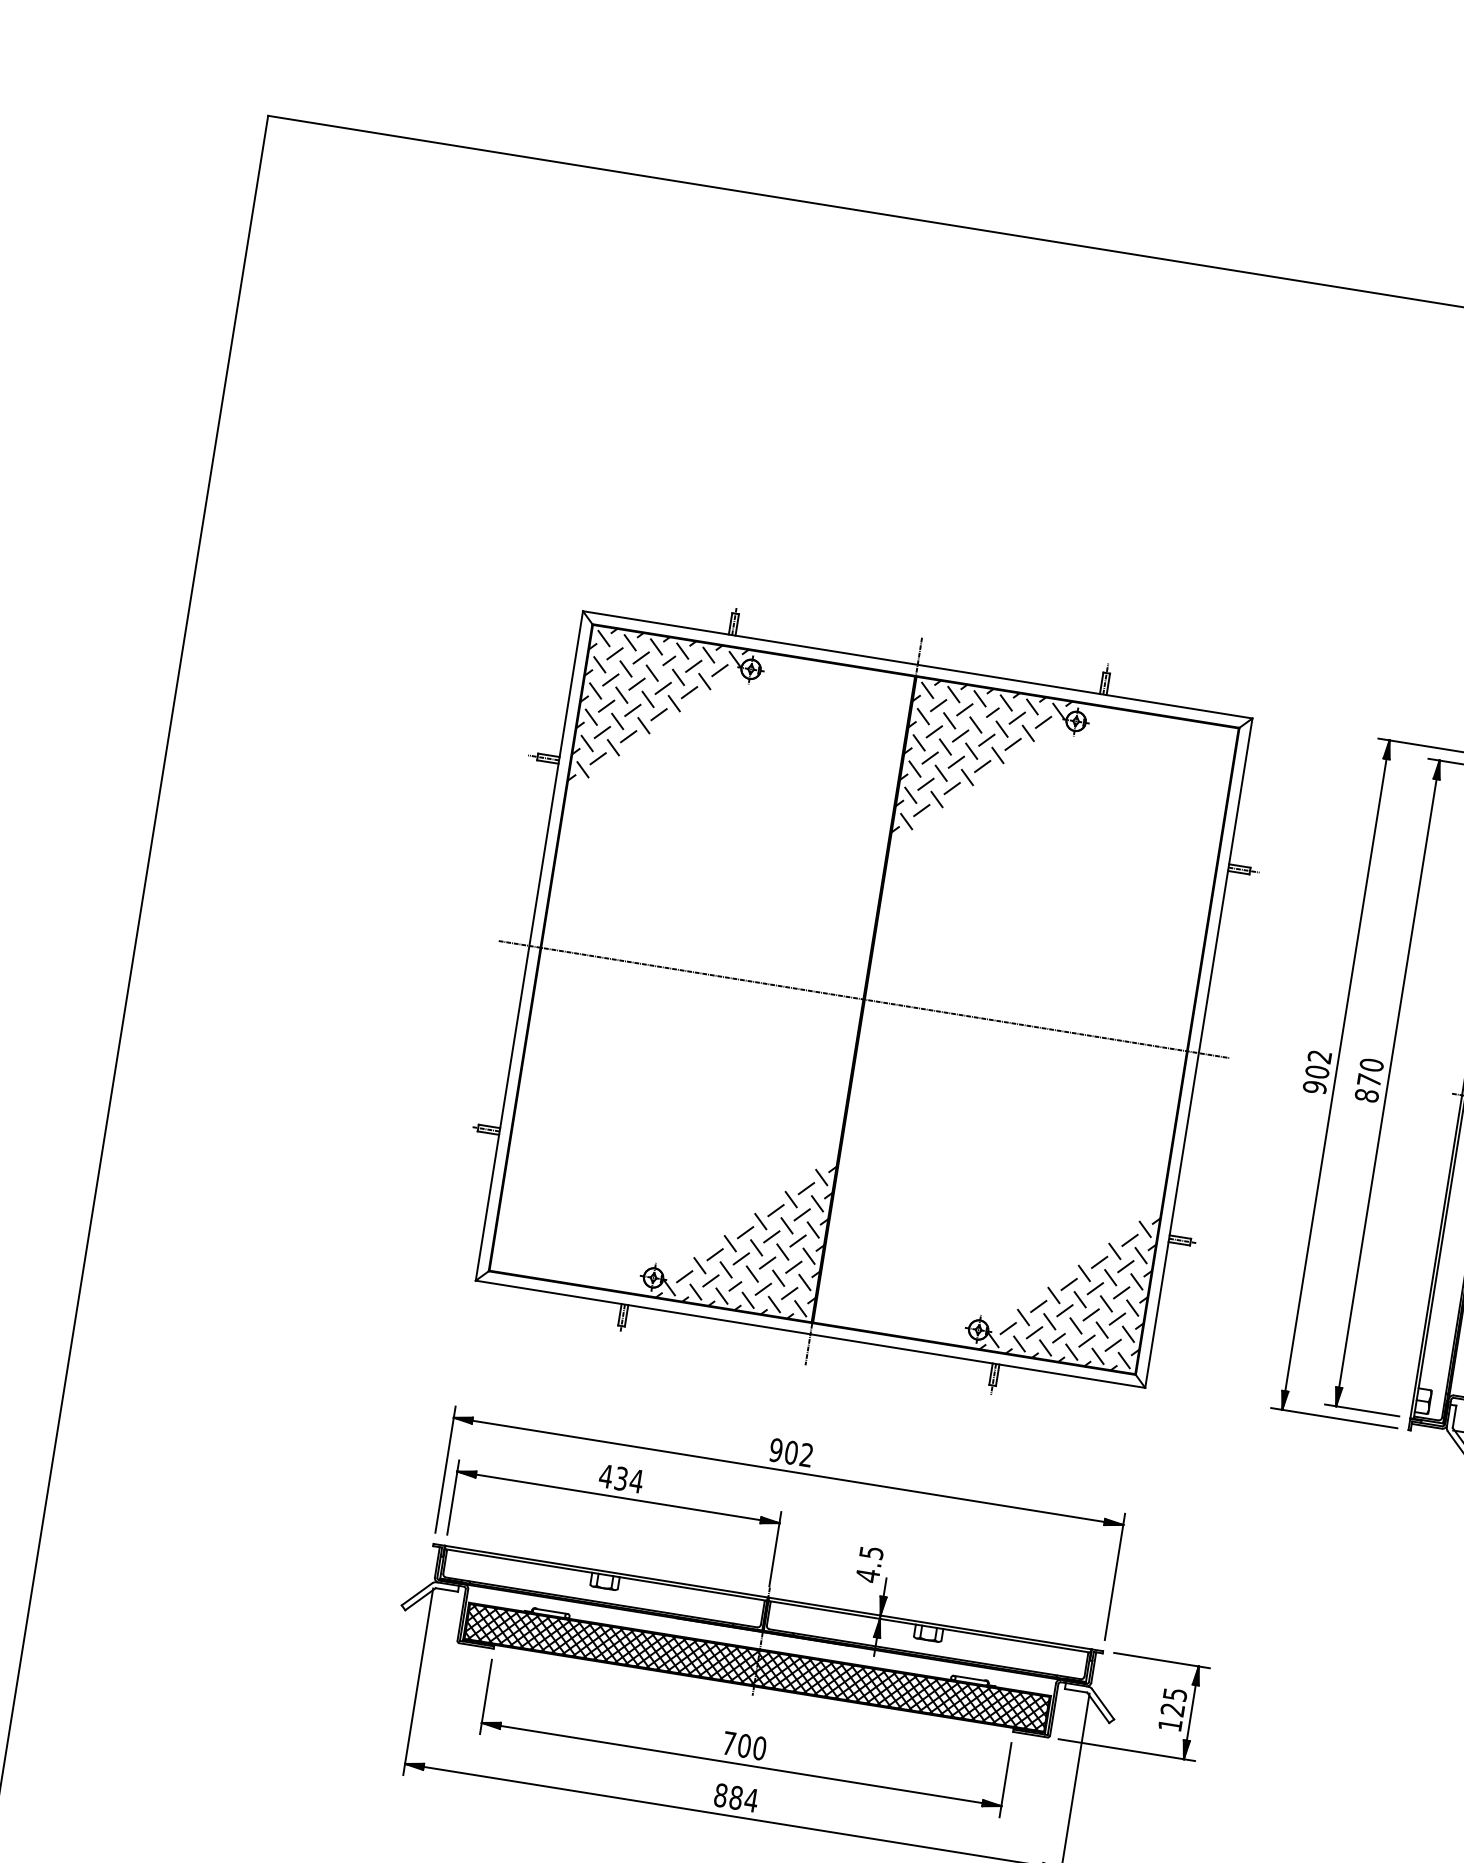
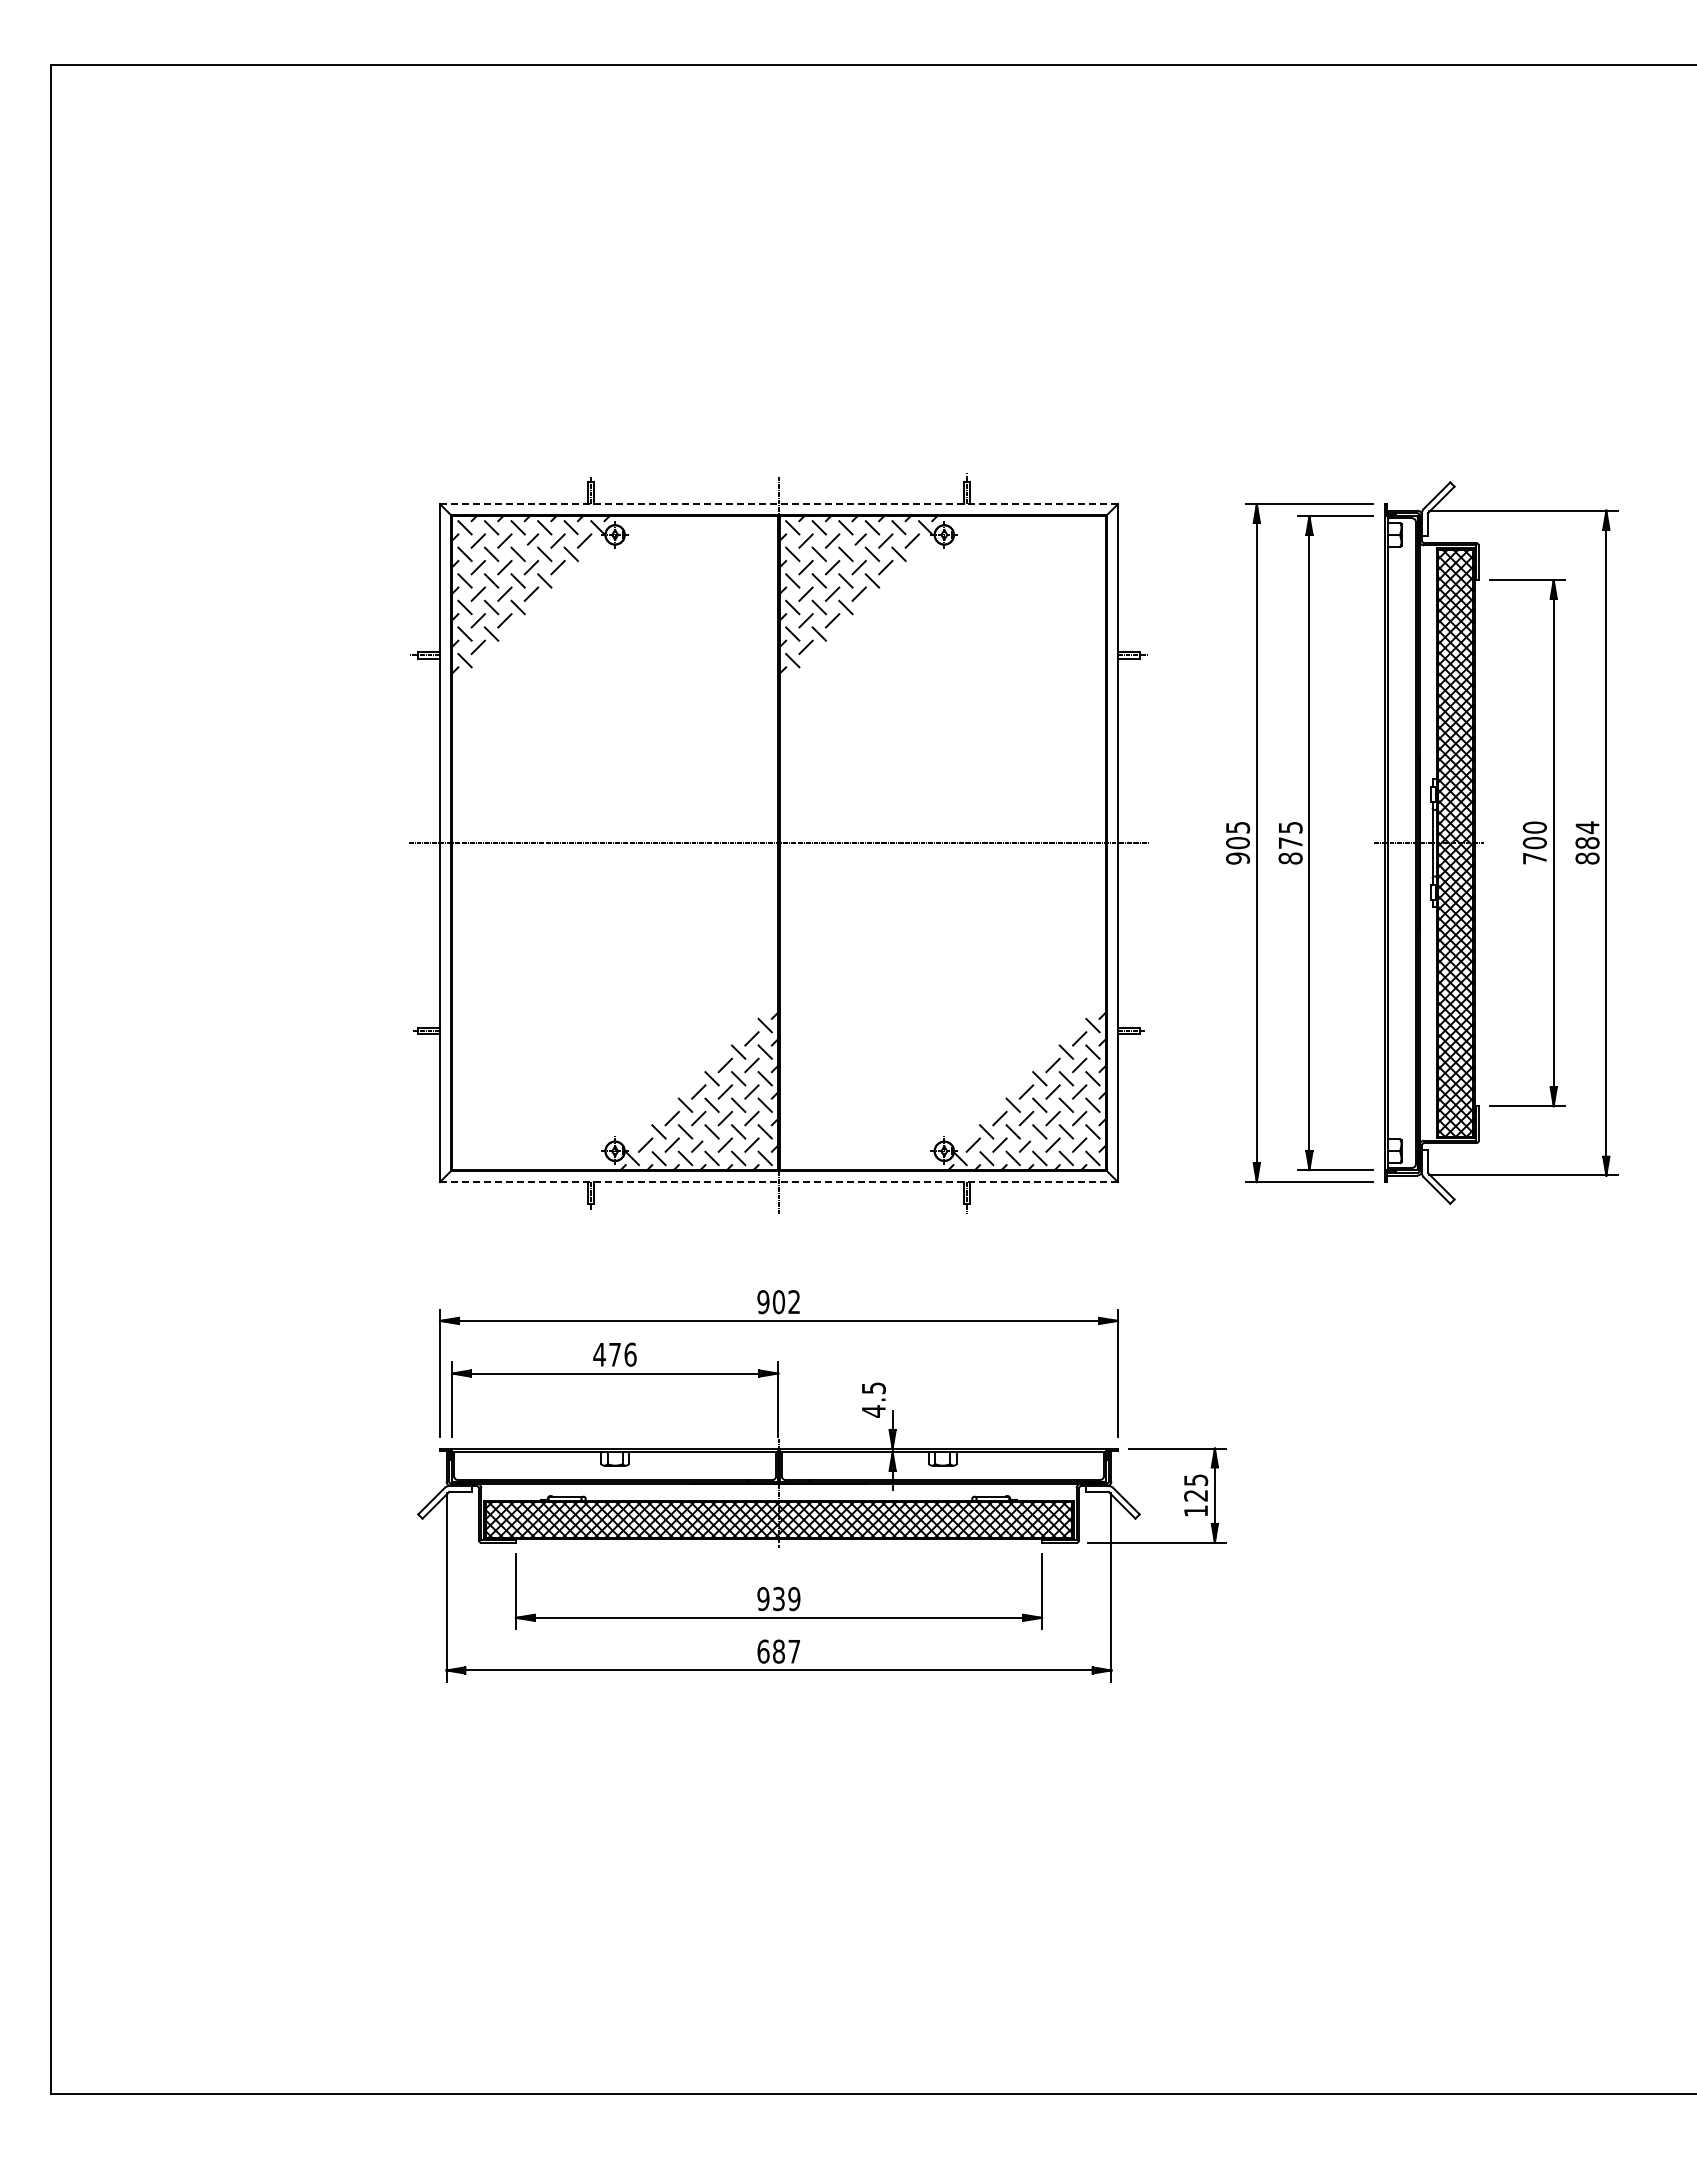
line: (918, 665) -> (779, 504), solid -> dashed
text: (1320, 1056) -> (1238, 827), 902 -> 905
text: (1371, 1065) -> (1290, 827), 870 -> 875
line: (810, 1334) -> (779, 1182), solid -> dashed
text: (628, 1479) -> (622, 1354), 434 -> 476
text: (744, 1746) -> (778, 1599), 700 -> 939
text: (735, 1797) -> (778, 1651), 884 -> 687

